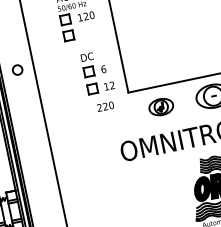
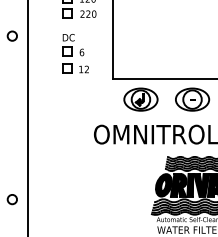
part: (97, 71) -> (75, 53), moved
text: (105, 105) -> (88, 13), moved
part: (160, 107) -> (140, 99), size x1.43

